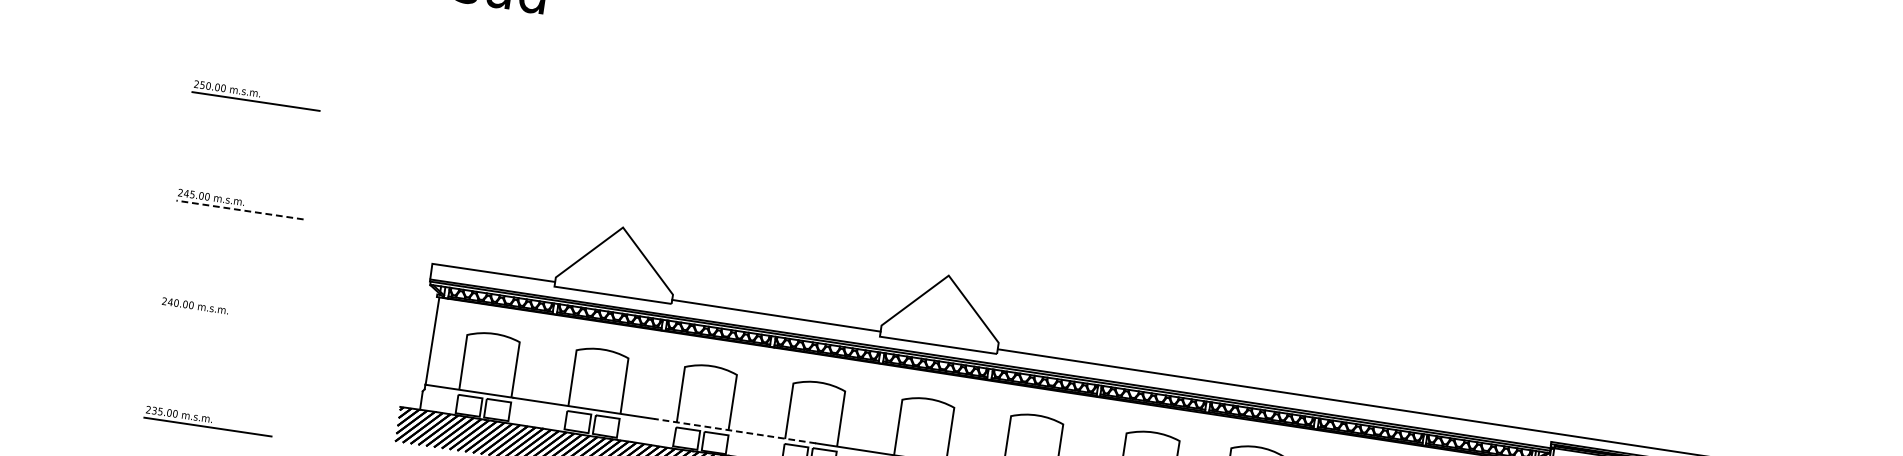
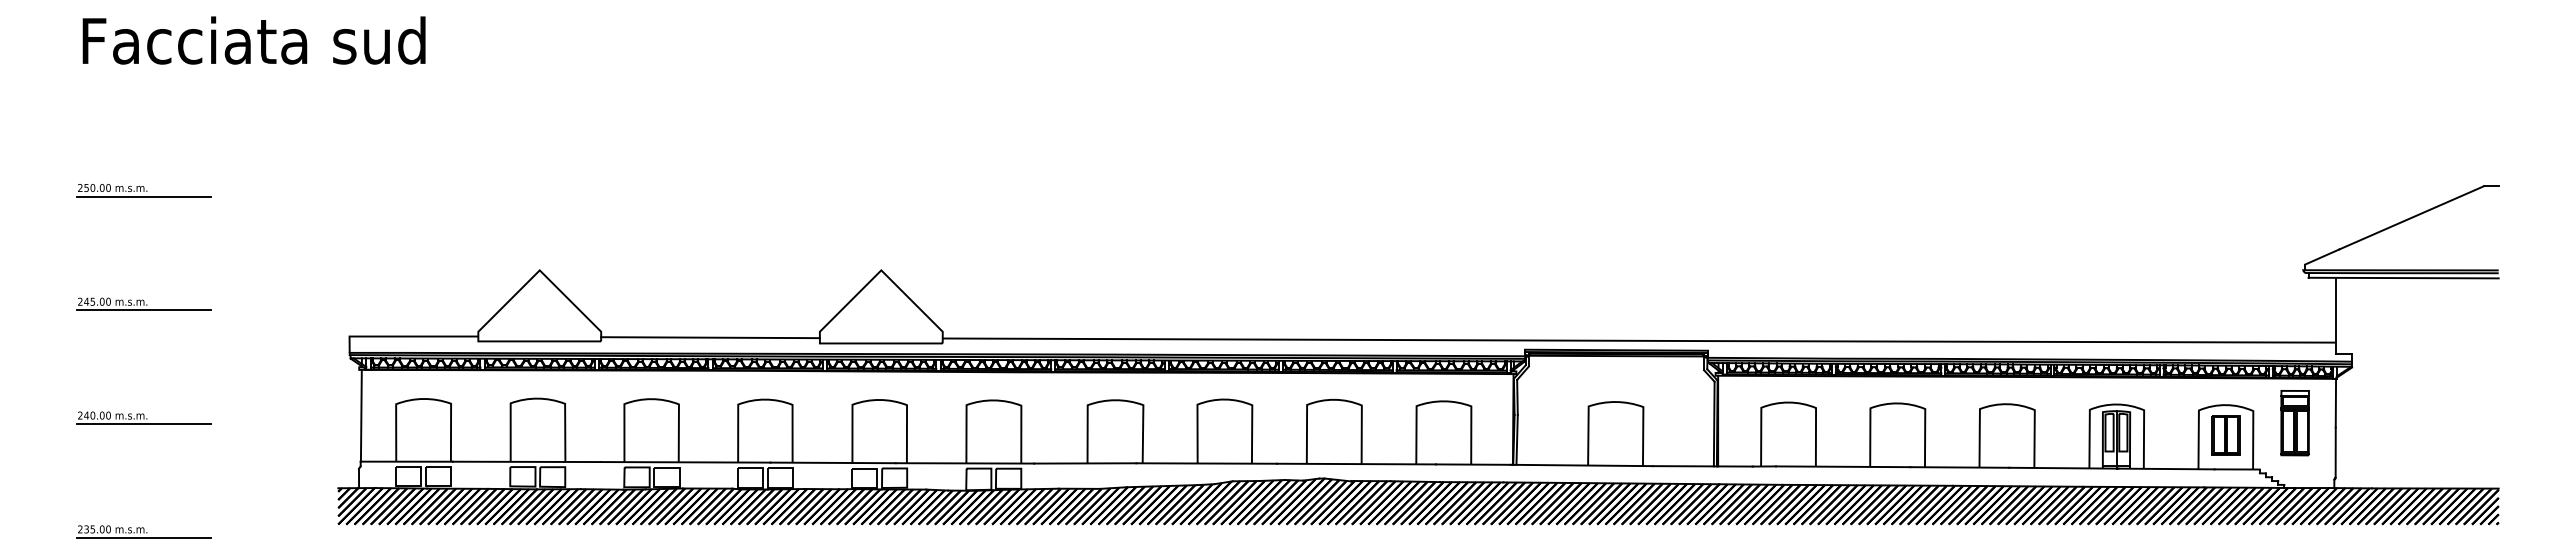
line: (239, 210) -> (143, 310), dashed -> solid
line: (223, 318) -> (143, 424), added
line: (734, 431) -> (685, 462), dashed -> solid

